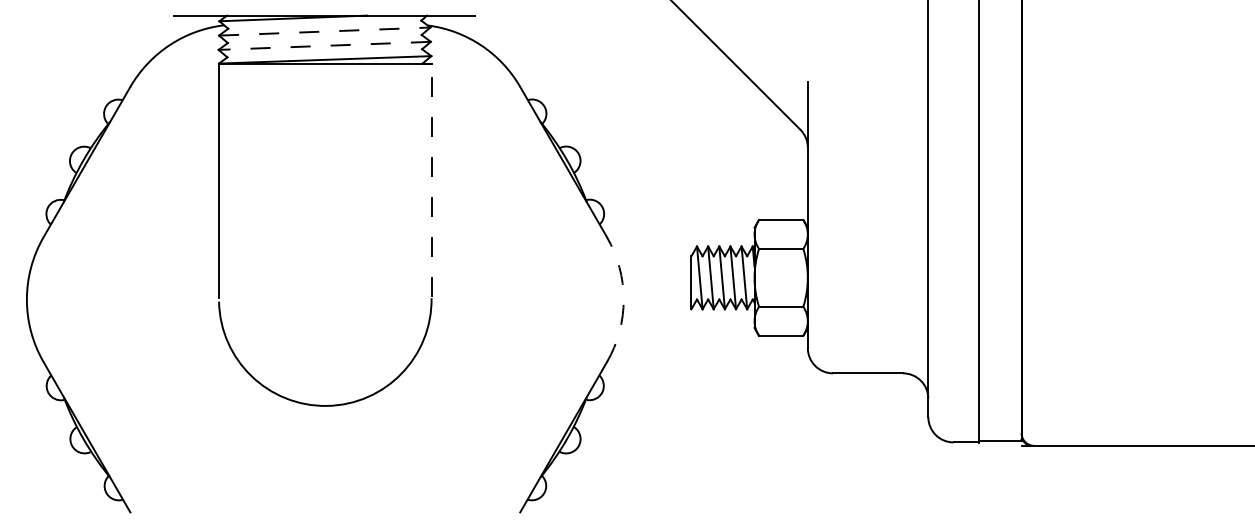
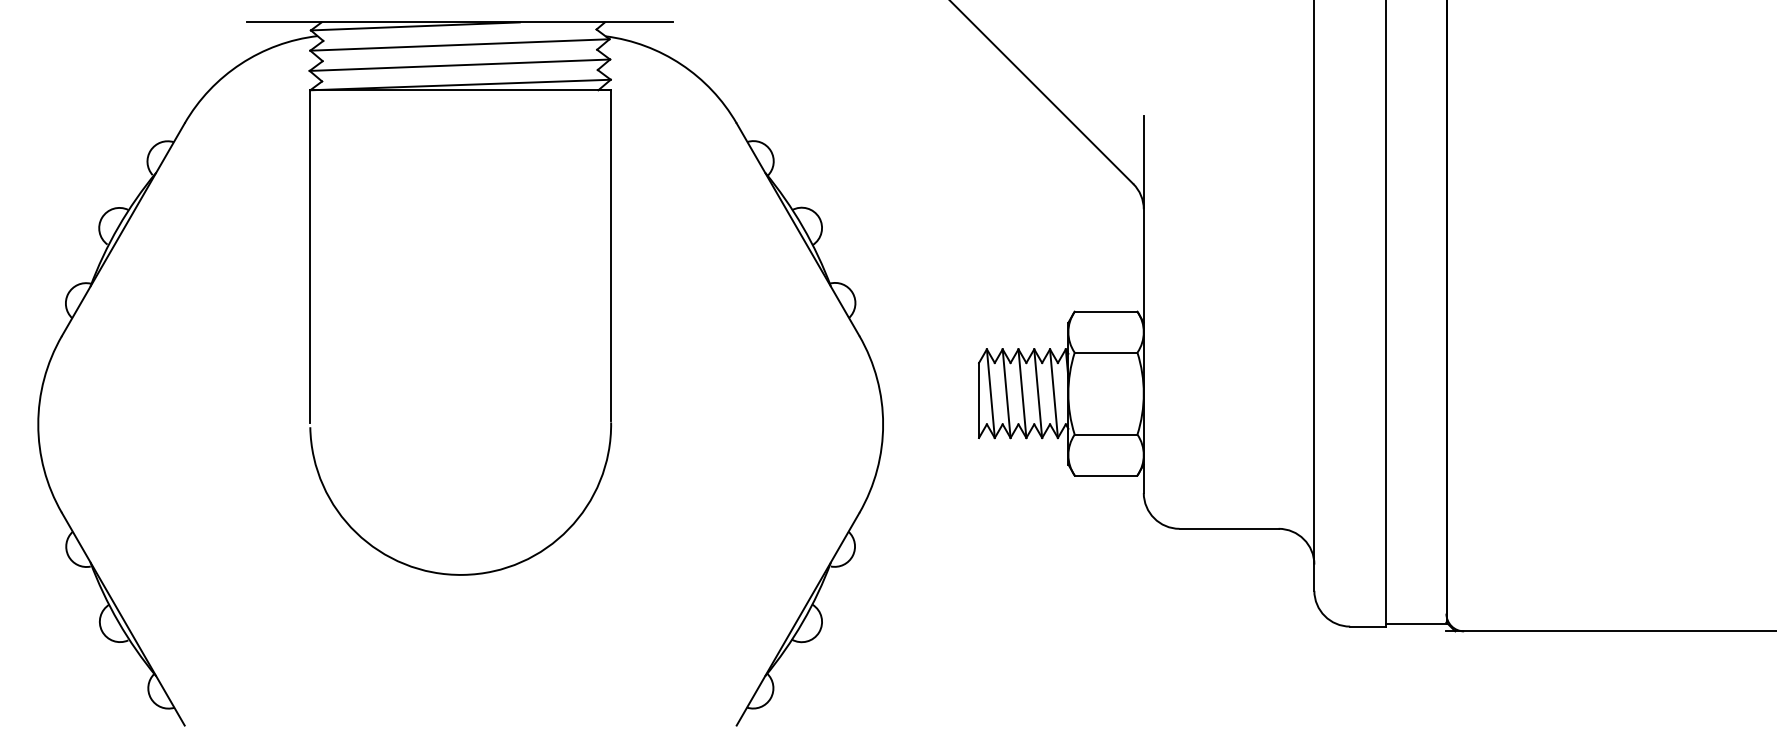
line: (324, 31) -> (459, 44), dashed -> solid
line: (324, 46) -> (459, 65), dashed -> solid
line: (431, 180) -> (611, 255), dashed -> solid
arc: (623, 299) -> (883, 424), dashed -> solid

